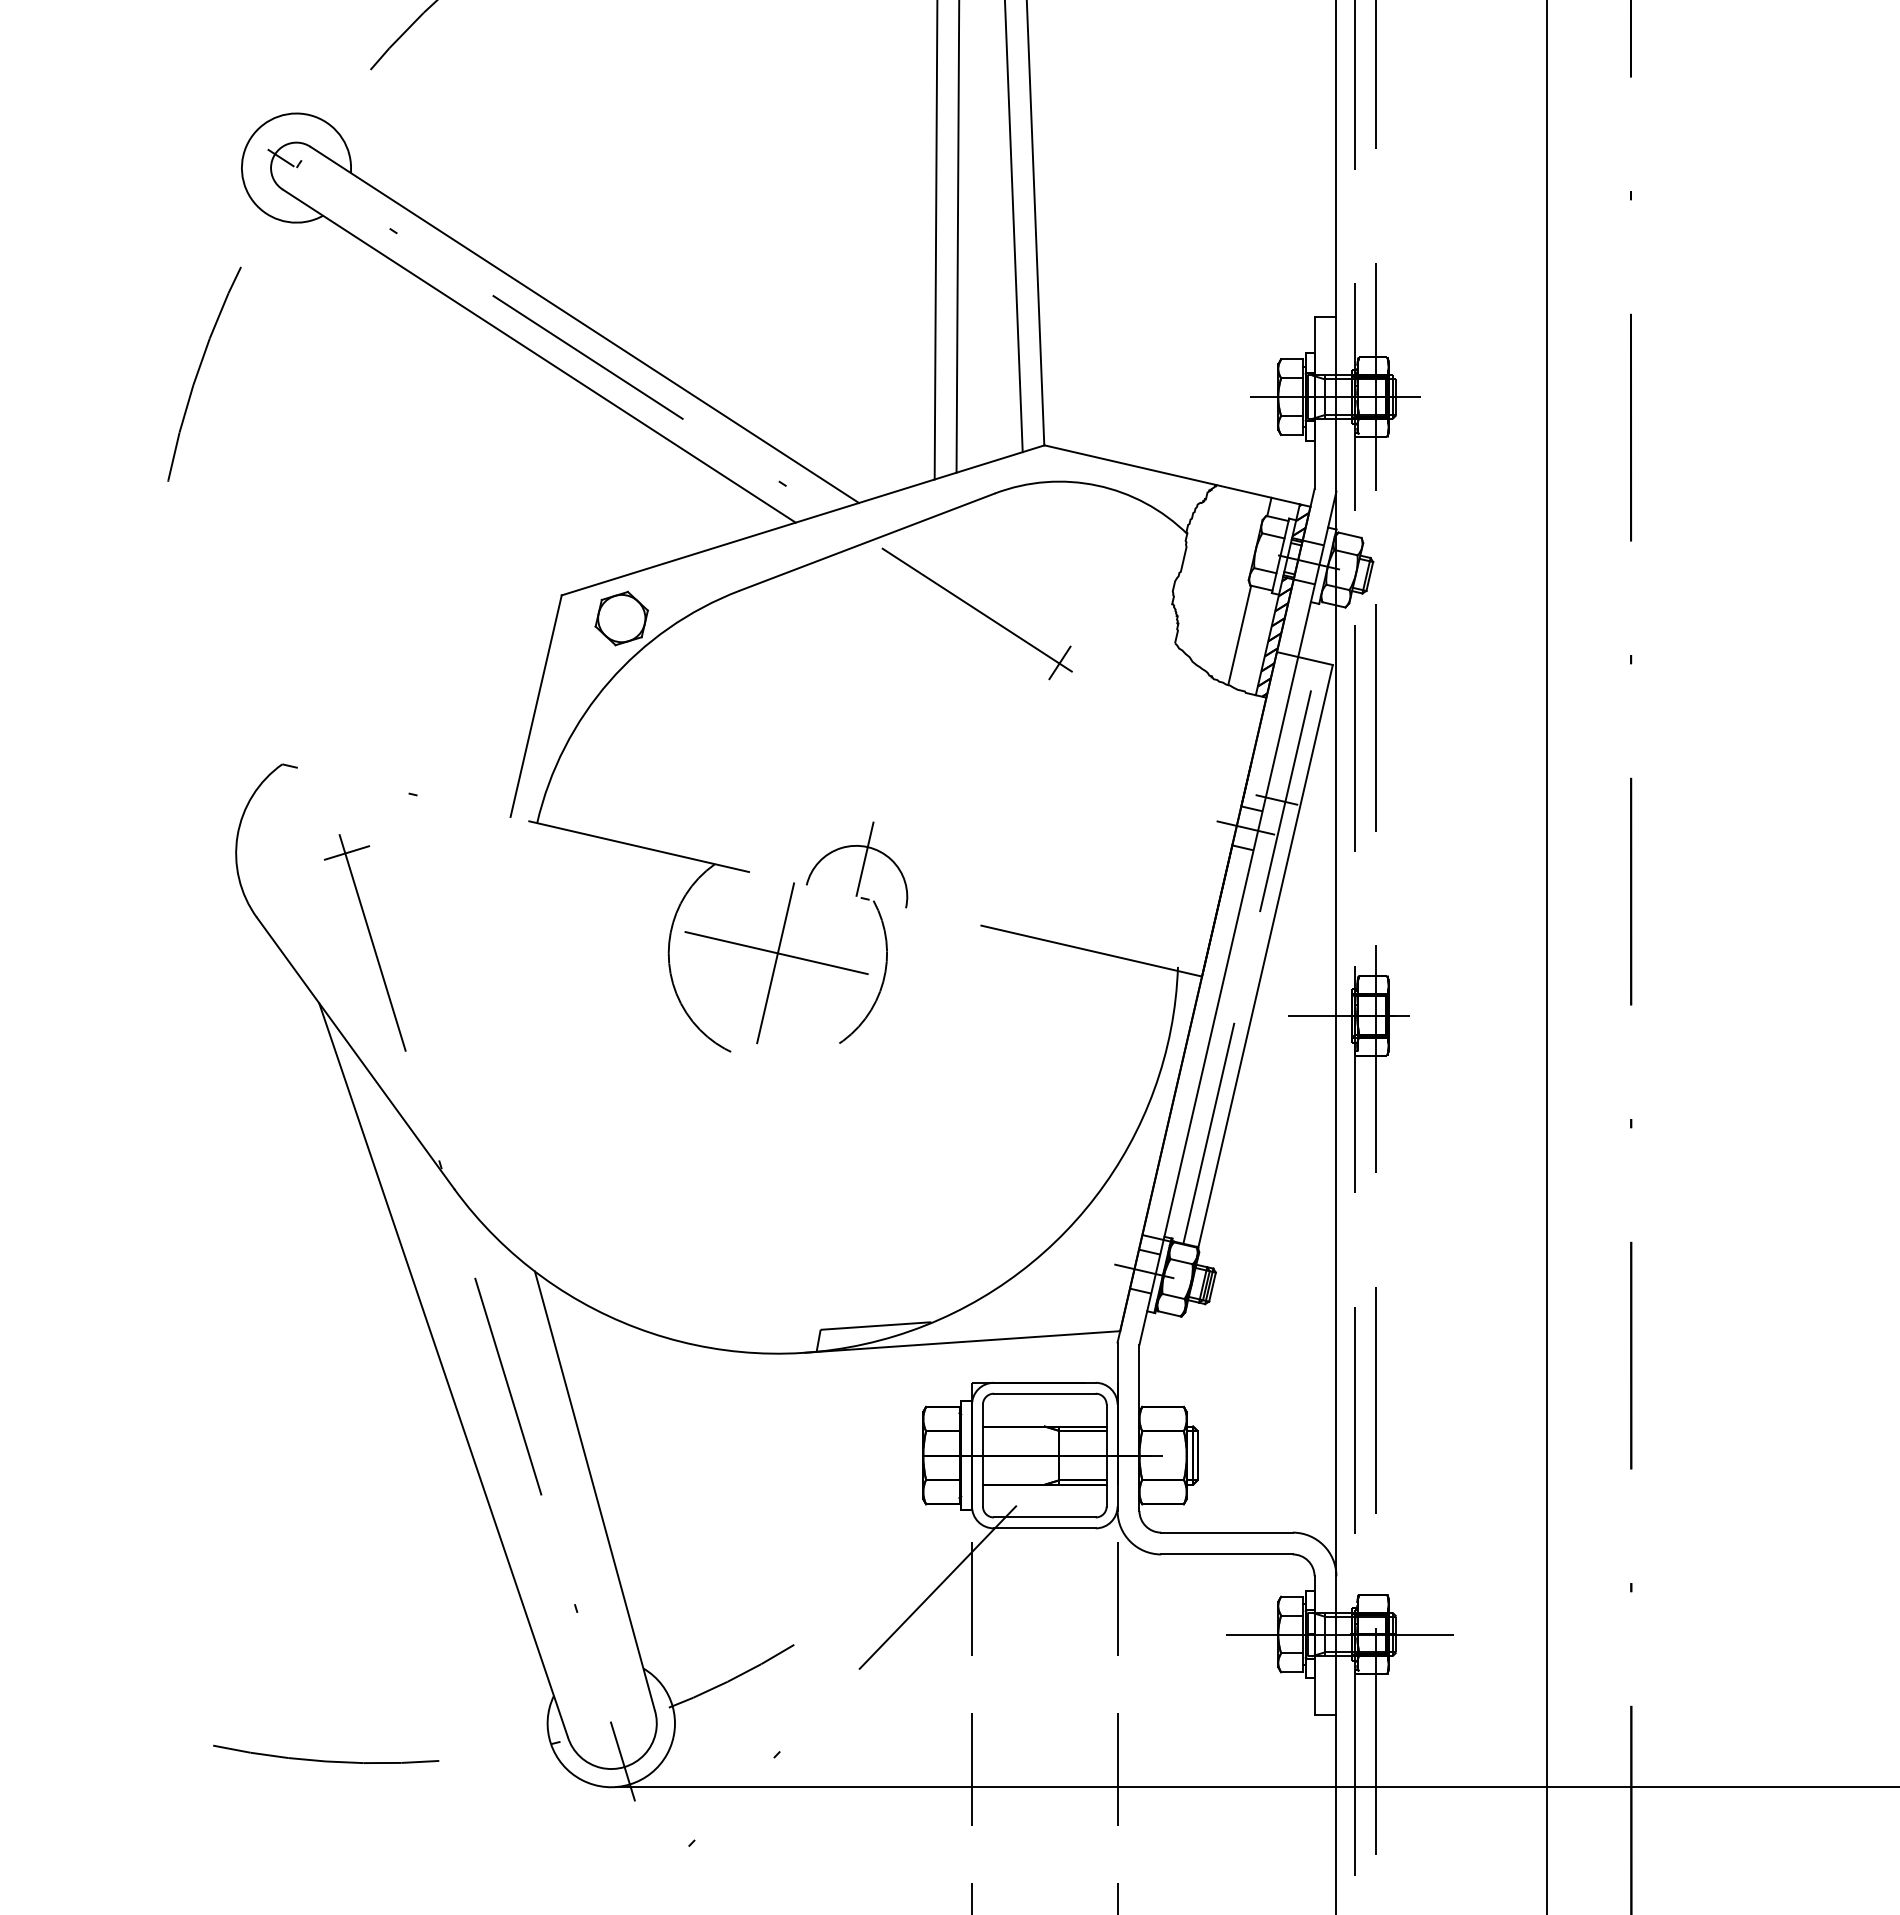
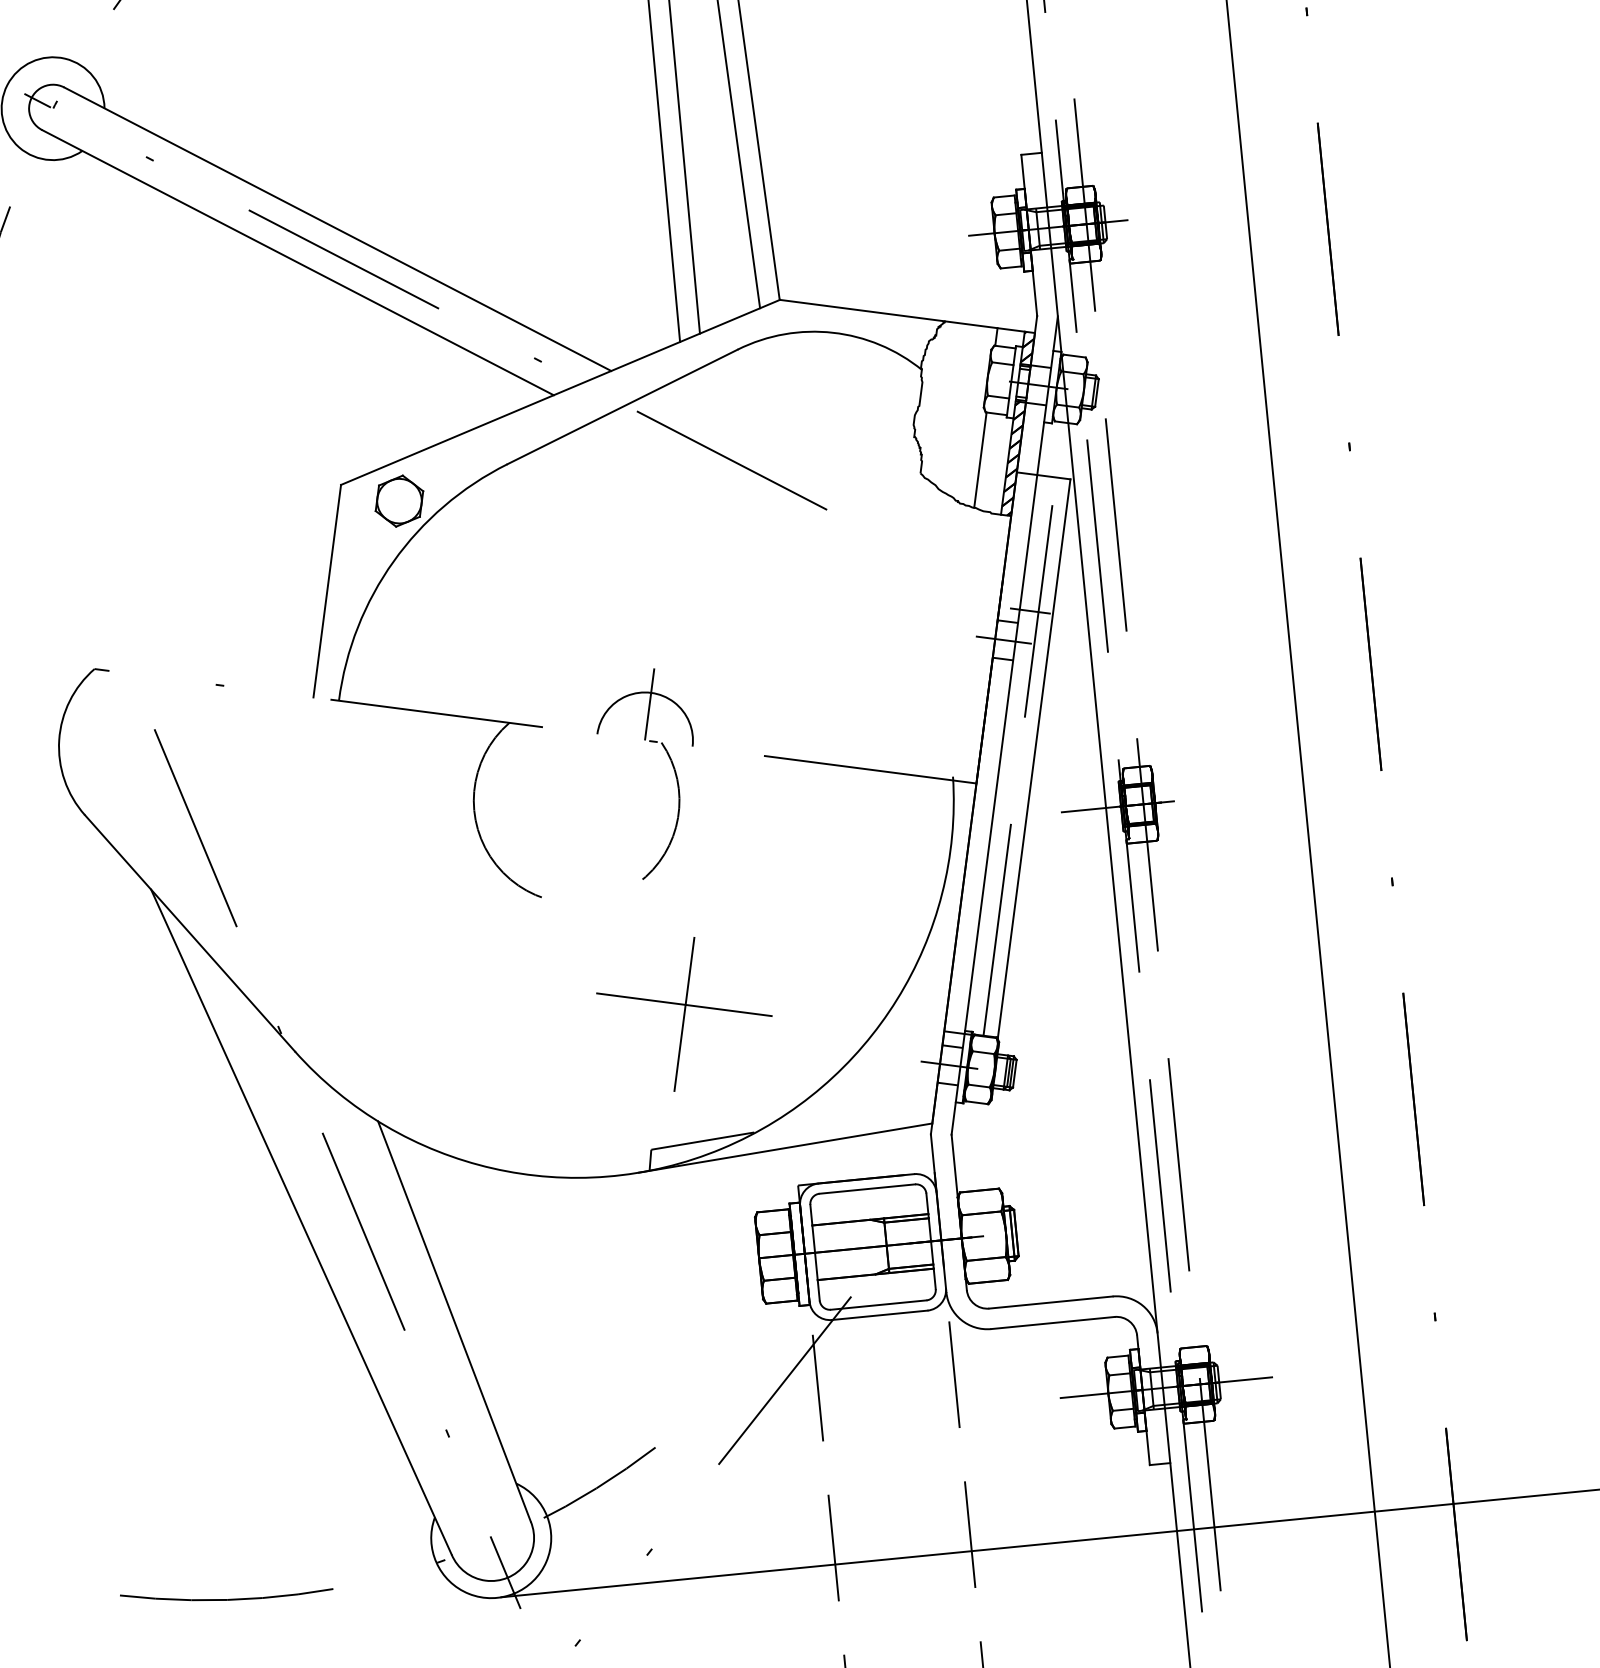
line: (1059, 662) -> (813, 502), removed
line: (347, 852) -> (163, 745), removed
part: (776, 963) -> (685, 1014), moved

